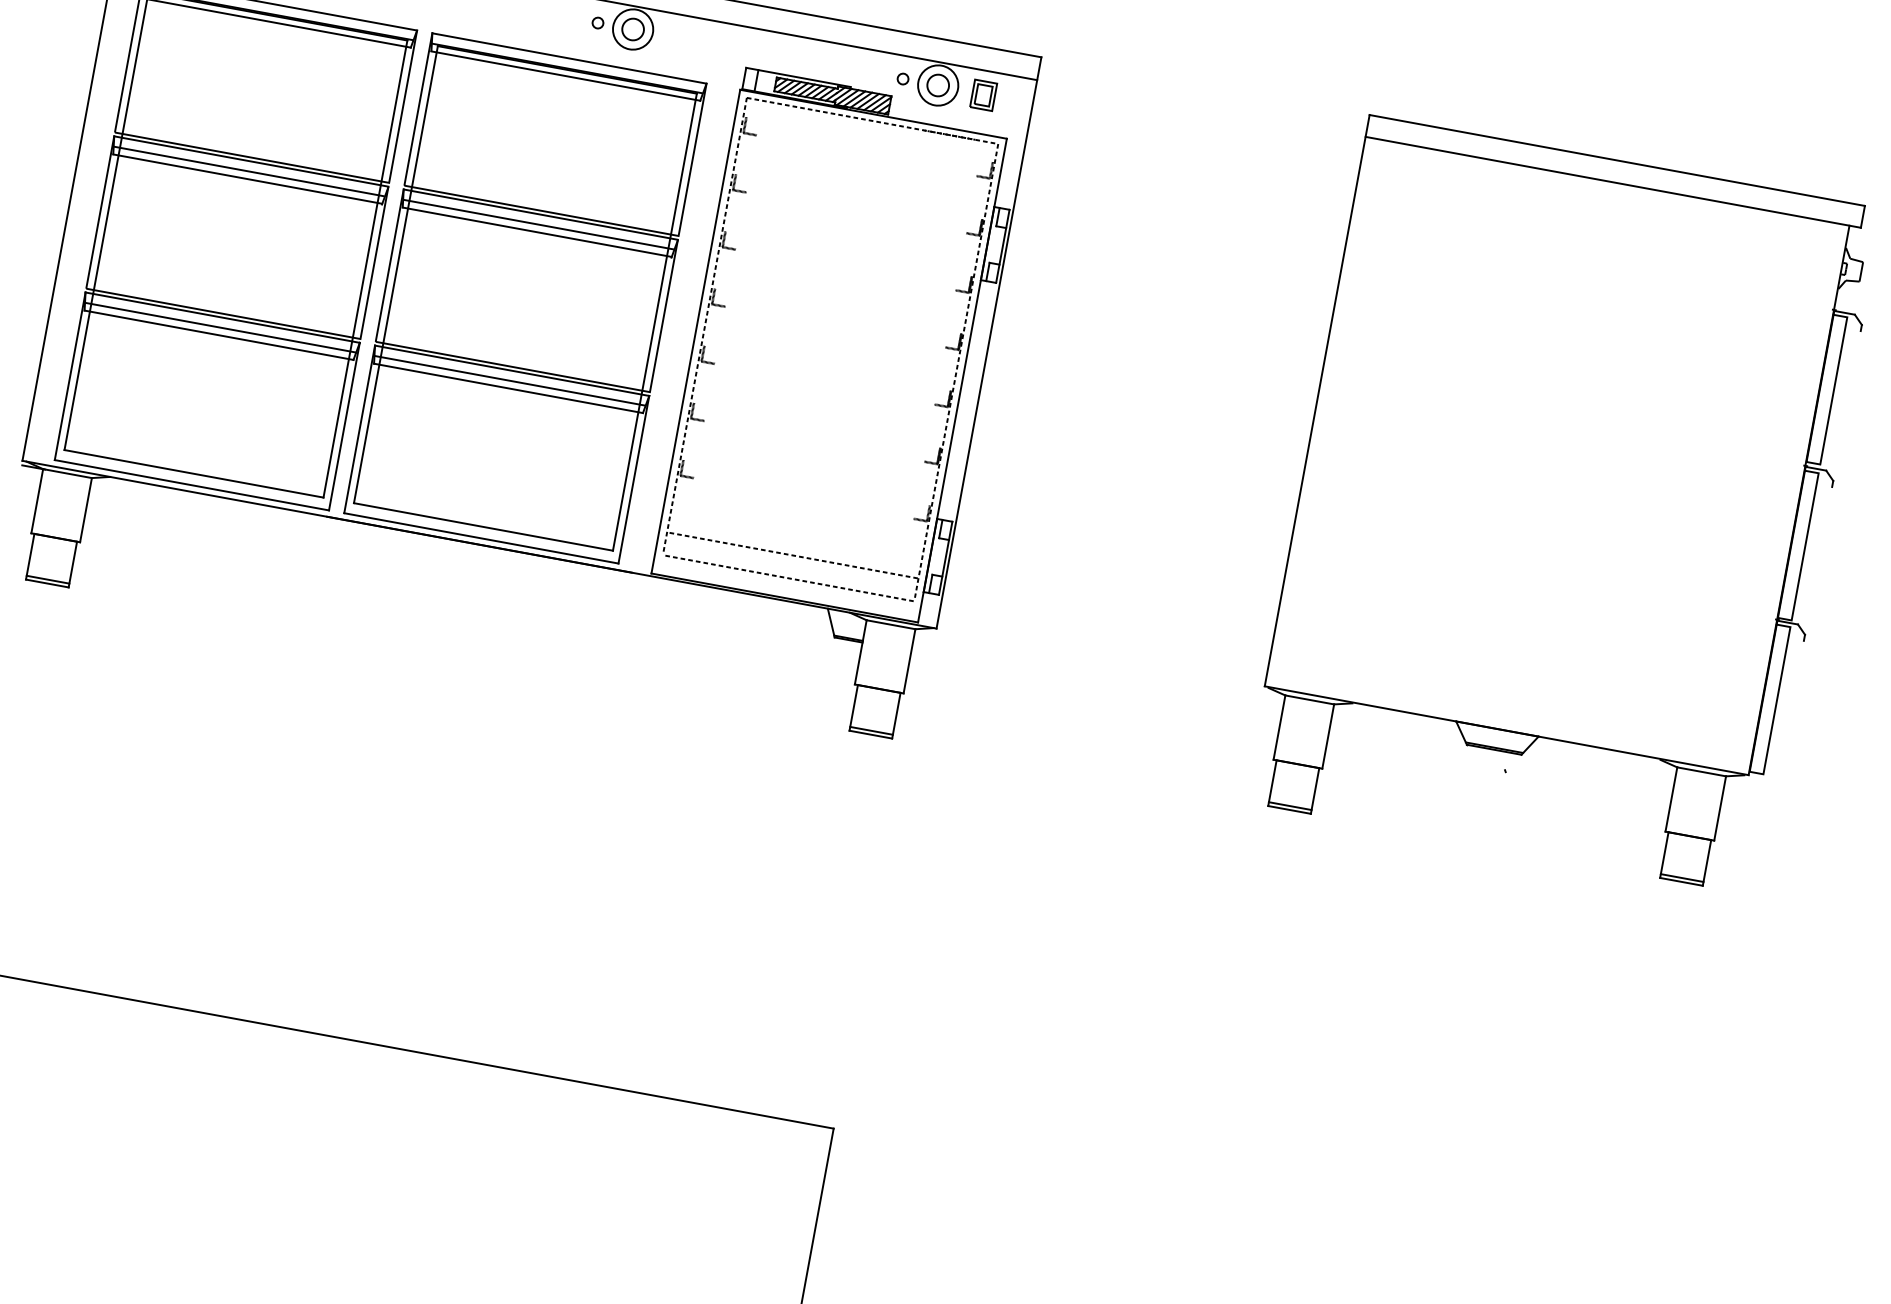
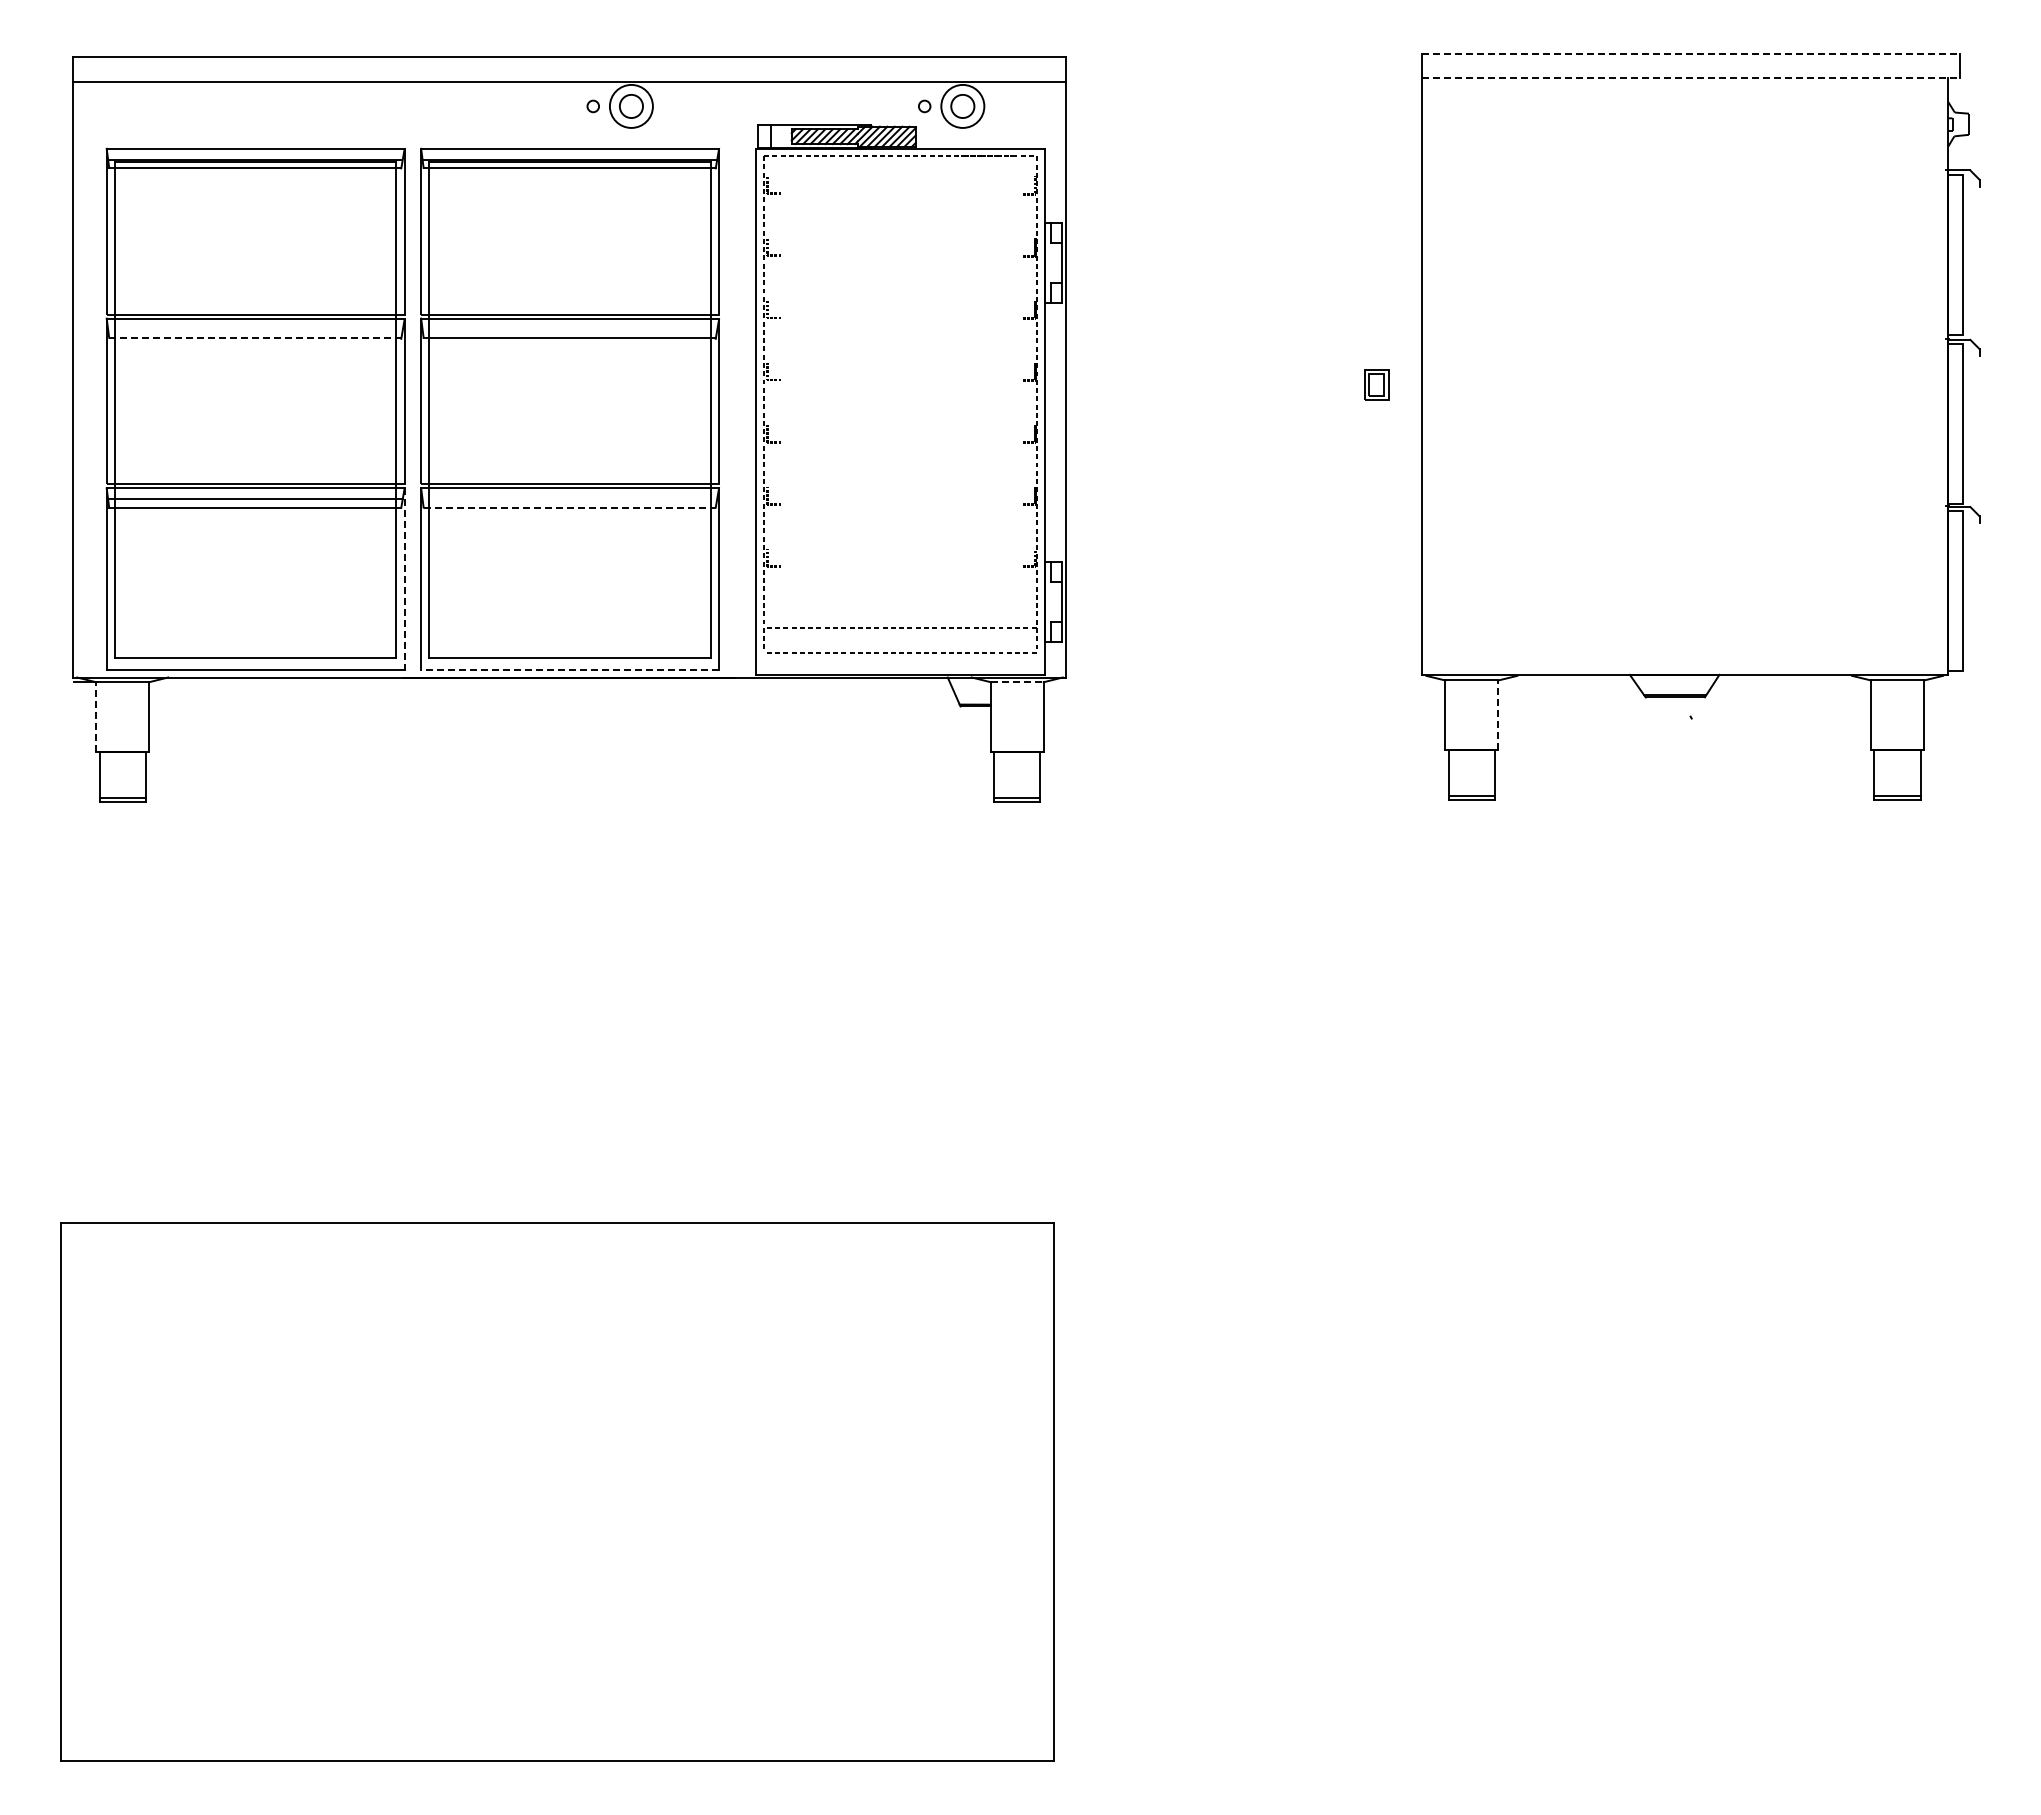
part: (983, 94) -> (1376, 384), moved
line: (1617, 160) -> (1691, 54), solid -> dashed
line: (249, 171) -> (255, 329), removed
line: (248, 178) -> (255, 337), solid -> dashed
line: (1613, 181) -> (1691, 77), solid -> dashed
line: (538, 224) -> (569, 329), removed
line: (509, 380) -> (569, 499), removed
line: (509, 388) -> (570, 507), solid -> dashed
line: (344, 426) -> (404, 579), solid -> dashed
line: (37, 501) -> (96, 717), solid -> dashed
line: (481, 538) -> (570, 670), solid -> dashed
line: (891, 625) -> (1017, 682), solid -> dashed
line: (1328, 736) -> (1498, 715), solid -> dashed

